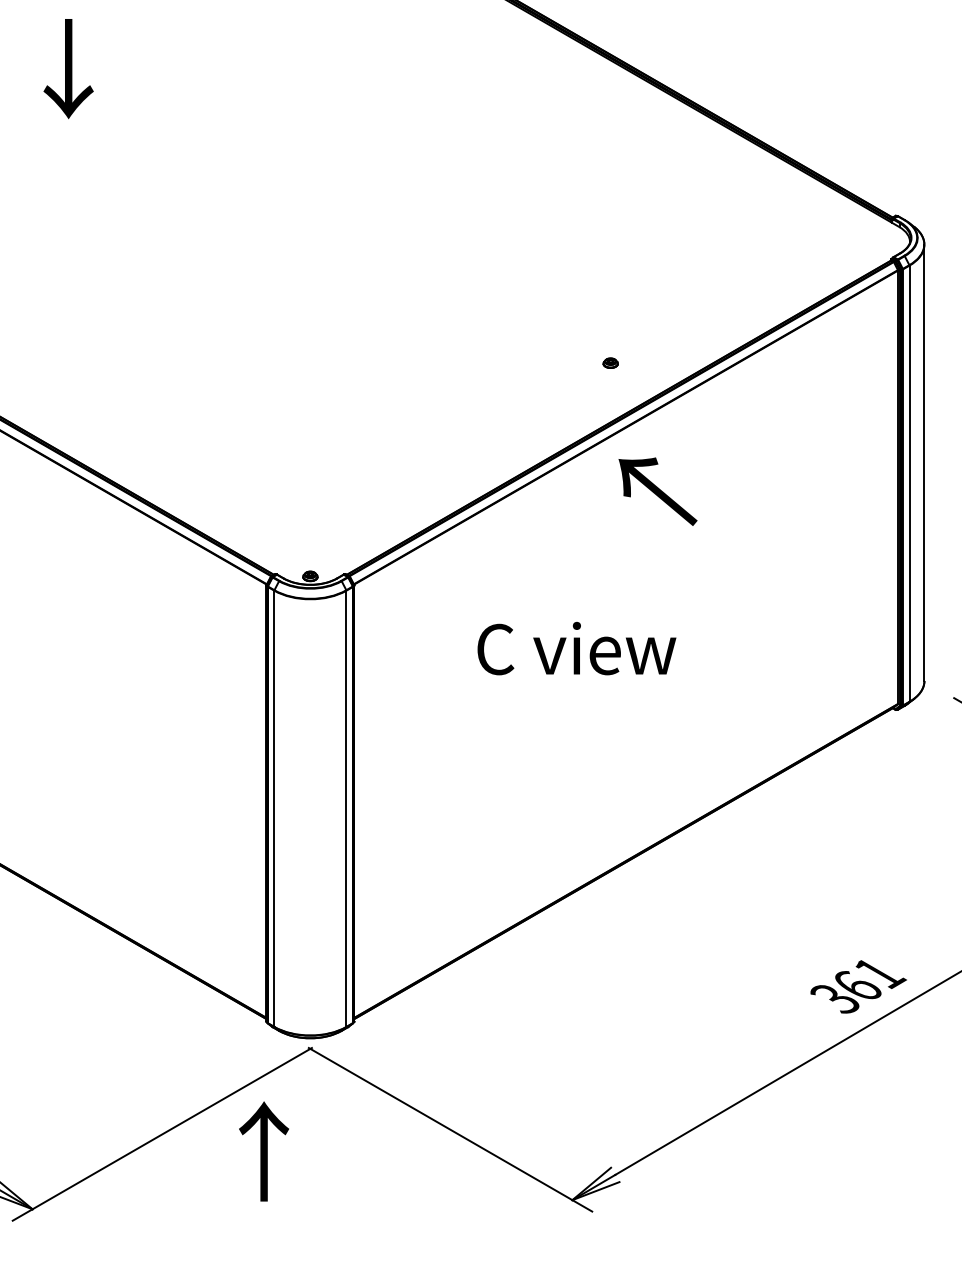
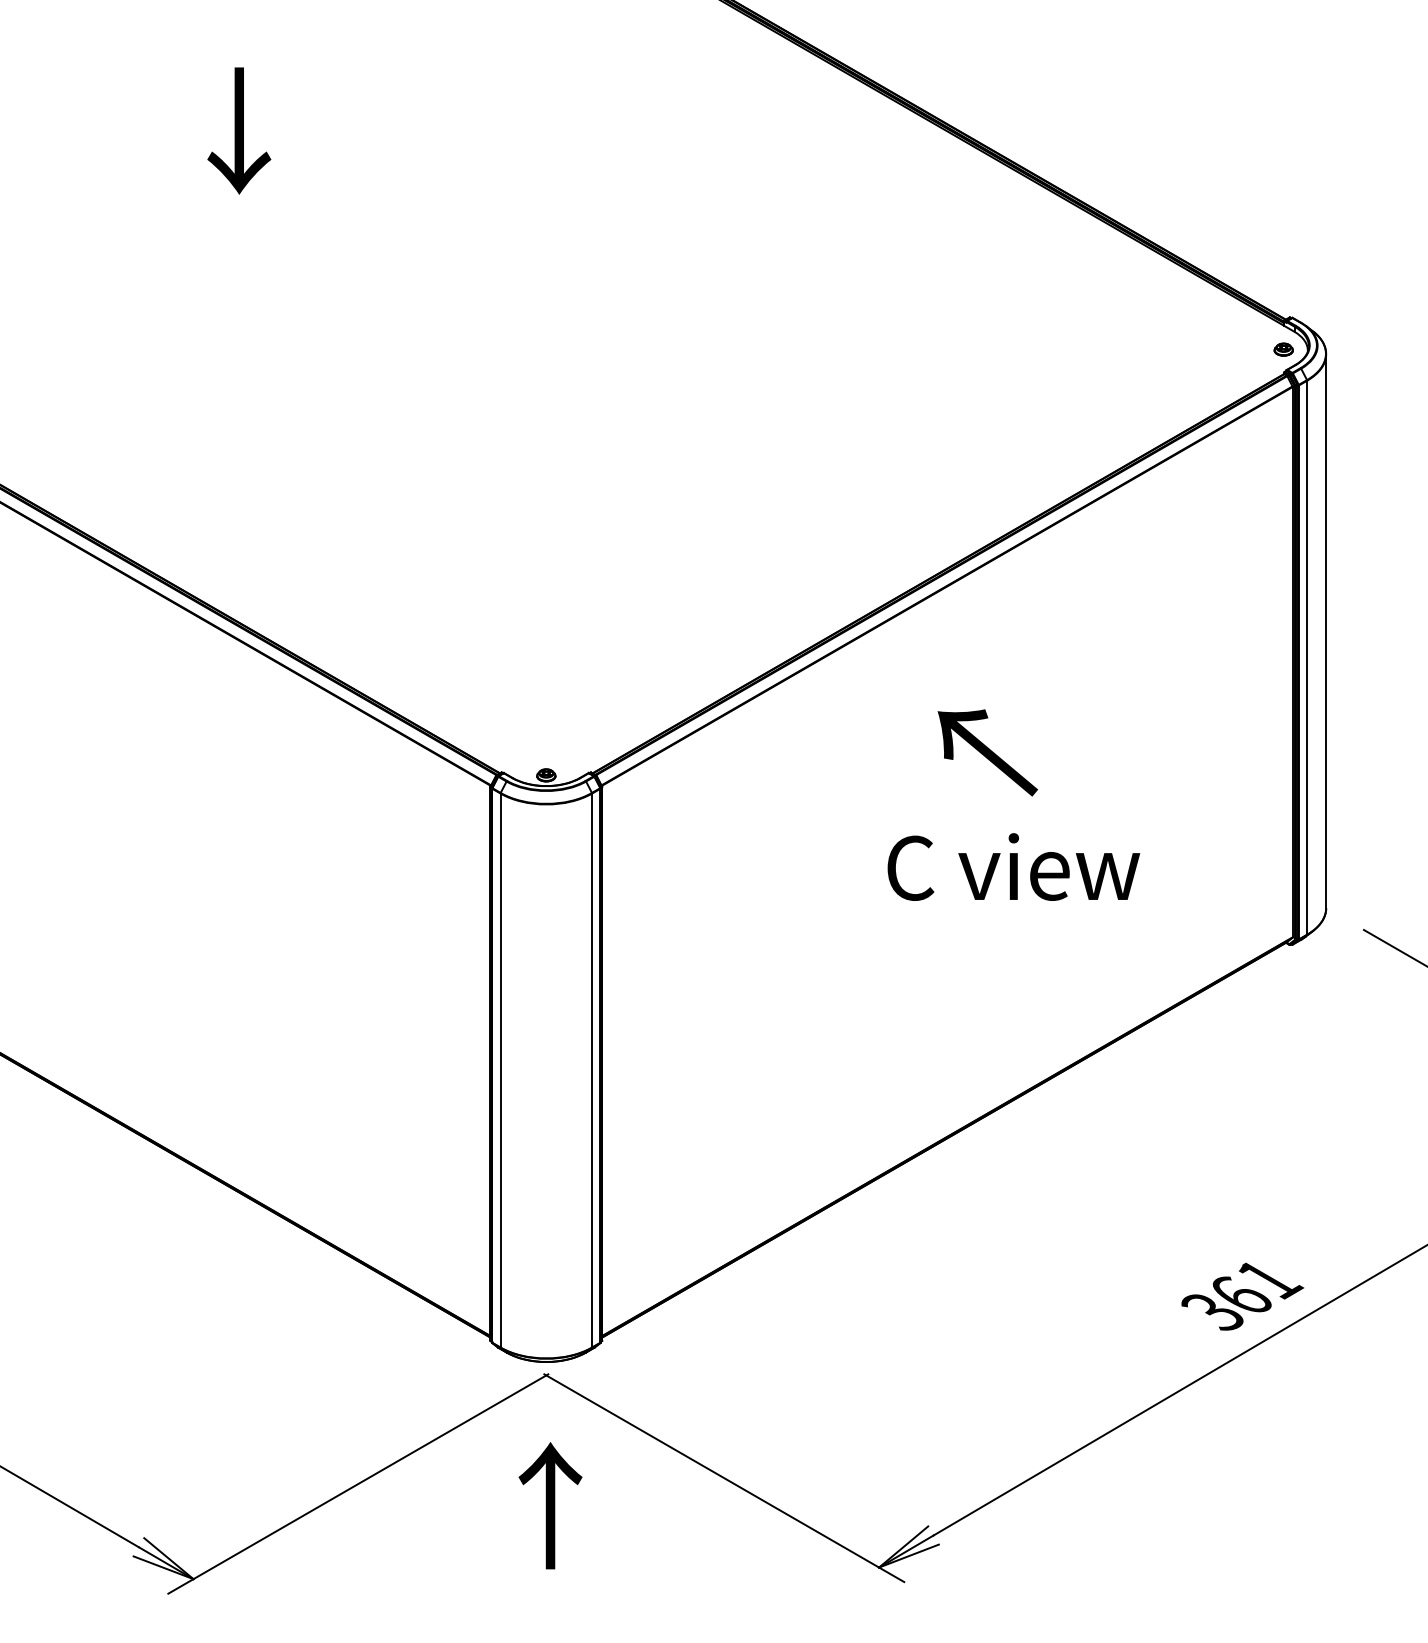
part: (610, 363) -> (1283, 349), moved
text: (657, 491) -> (987, 752), moved
text: (576, 648) -> (1013, 866), moved
text: (264, 1151) -> (550, 1505), moved

